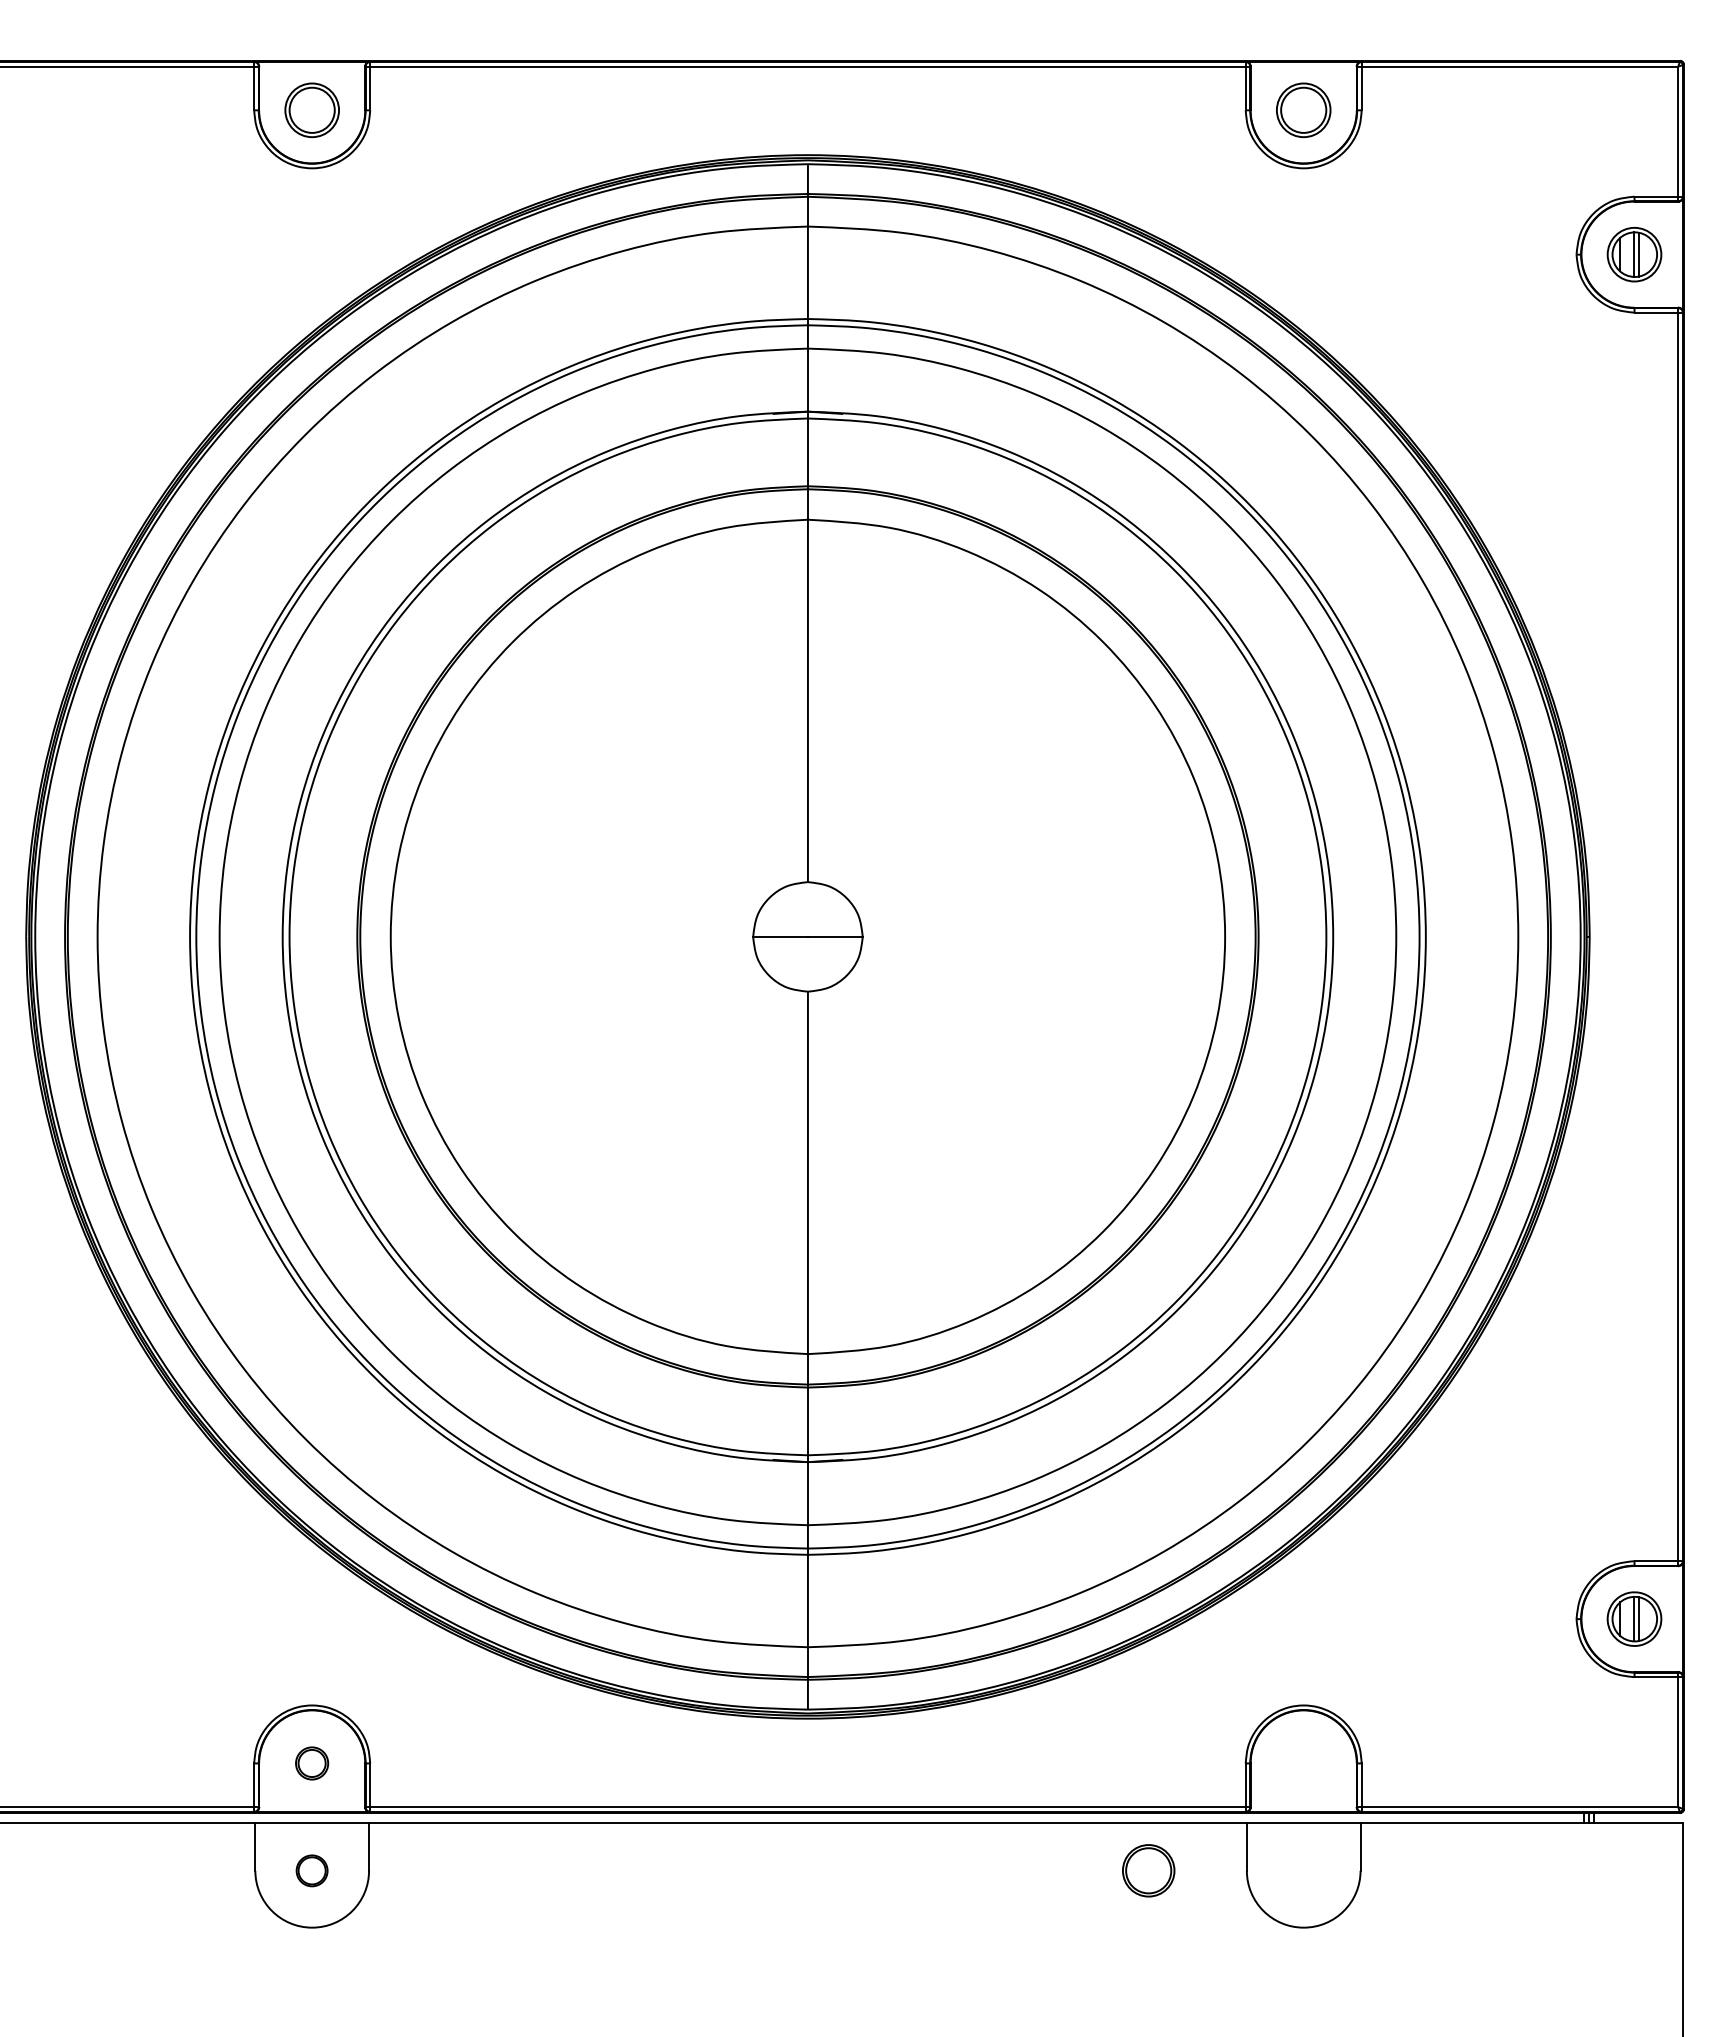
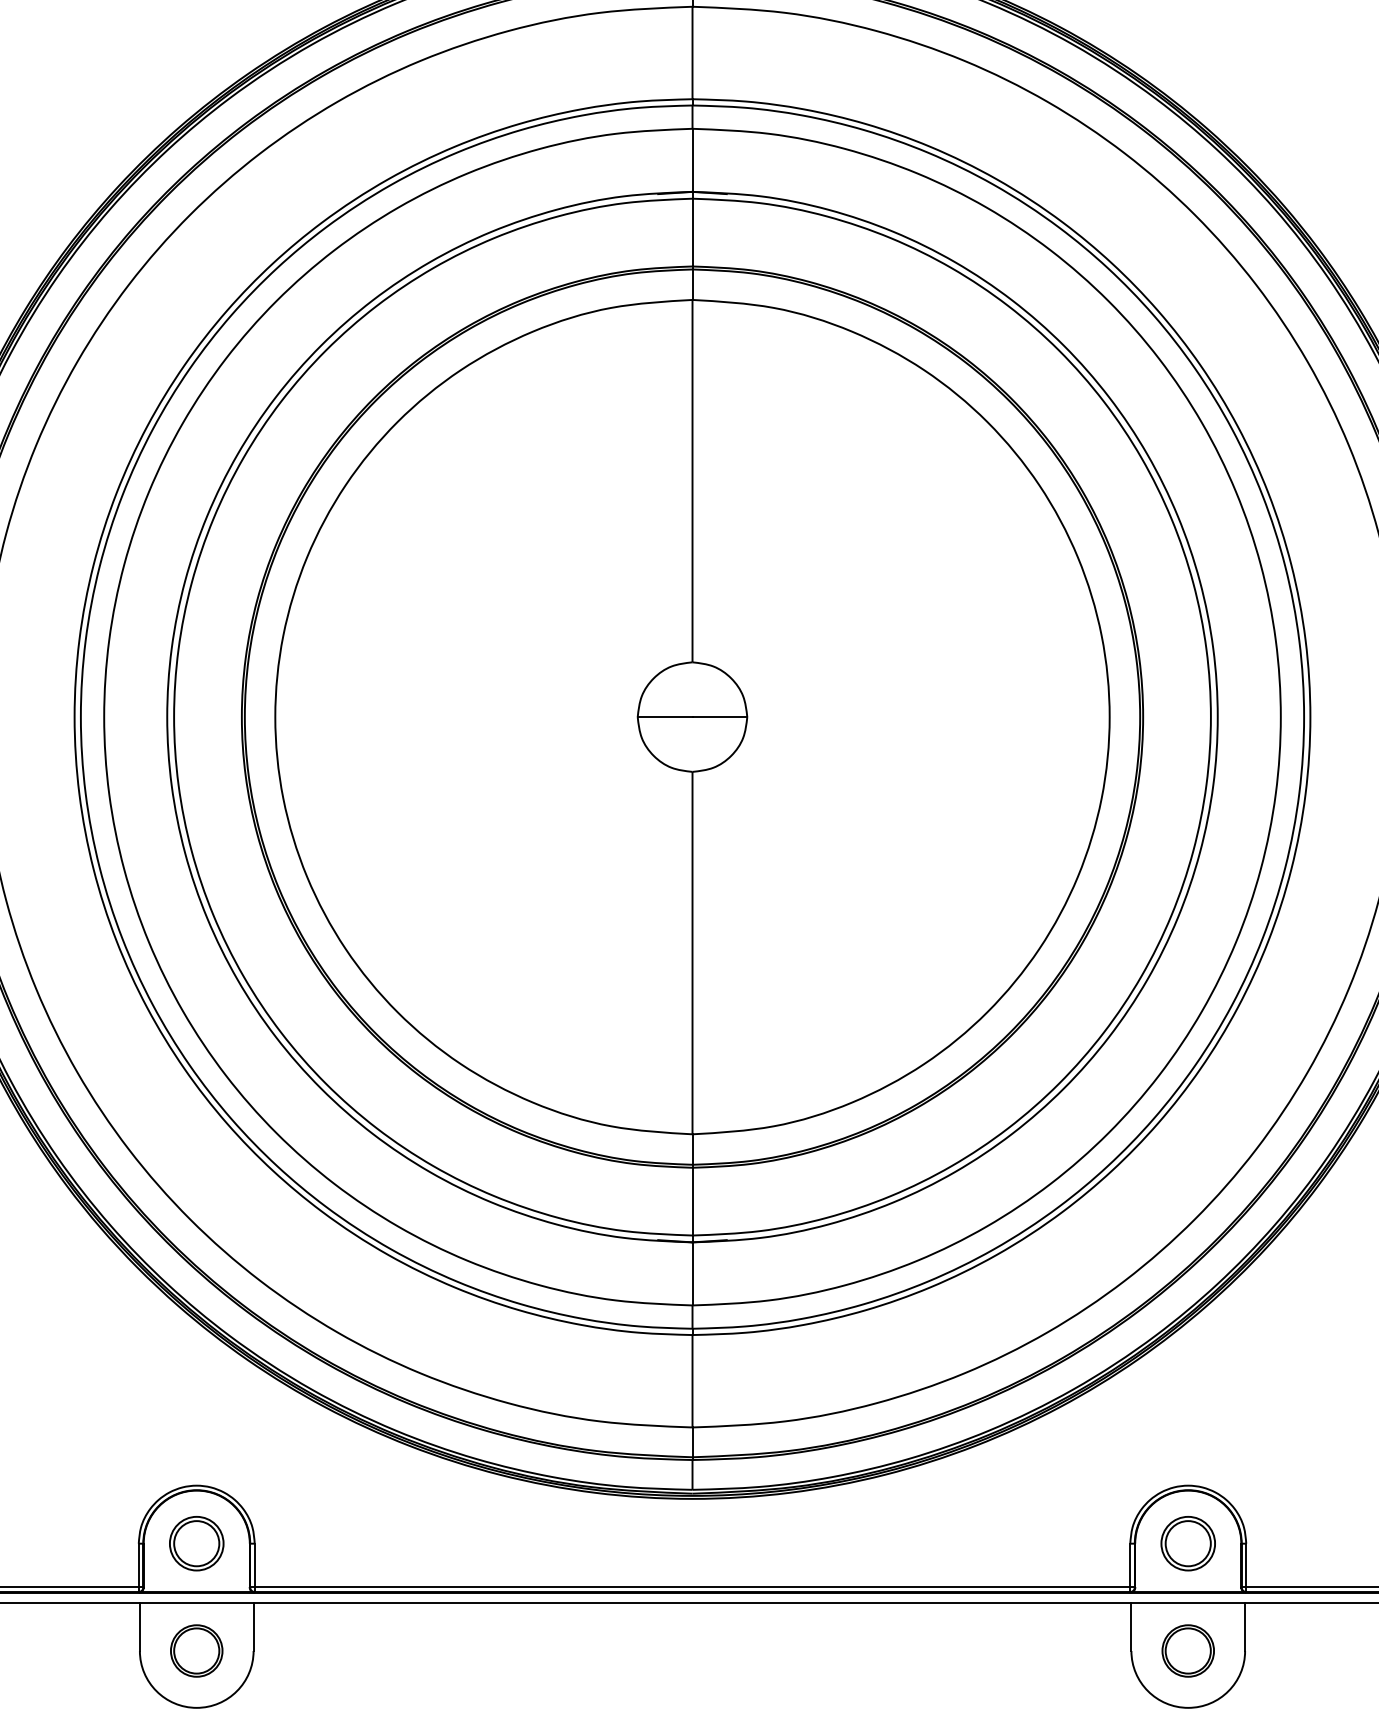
part: (311, 1763) -> (196, 1543), size x1.67
part: (1303, 1763) -> (1188, 1543), added
part: (311, 1870) -> (196, 1650), size x1.67
part: (1148, 1870) -> (1188, 1650), moved

